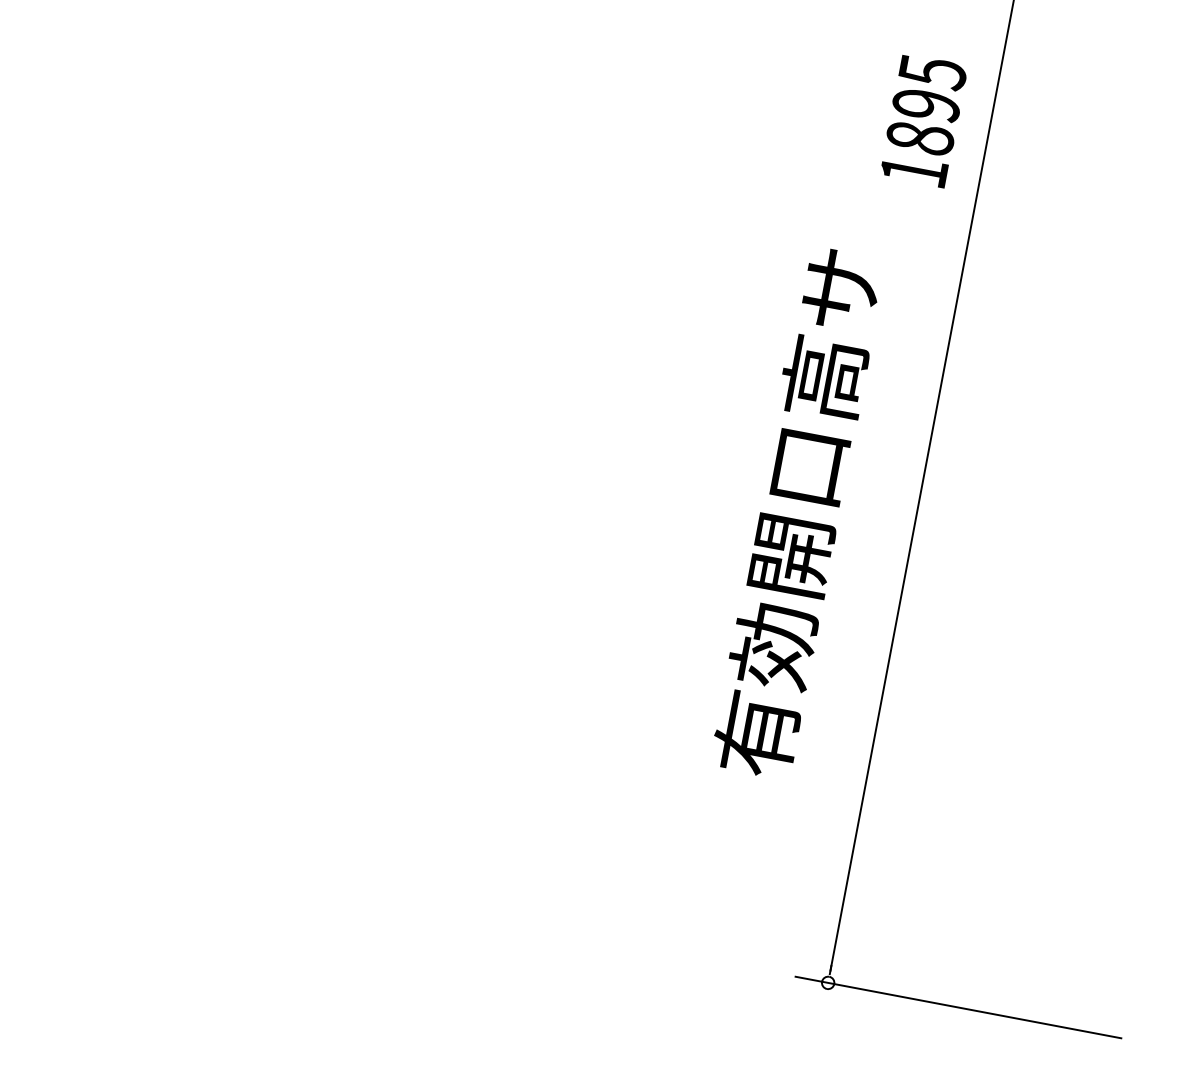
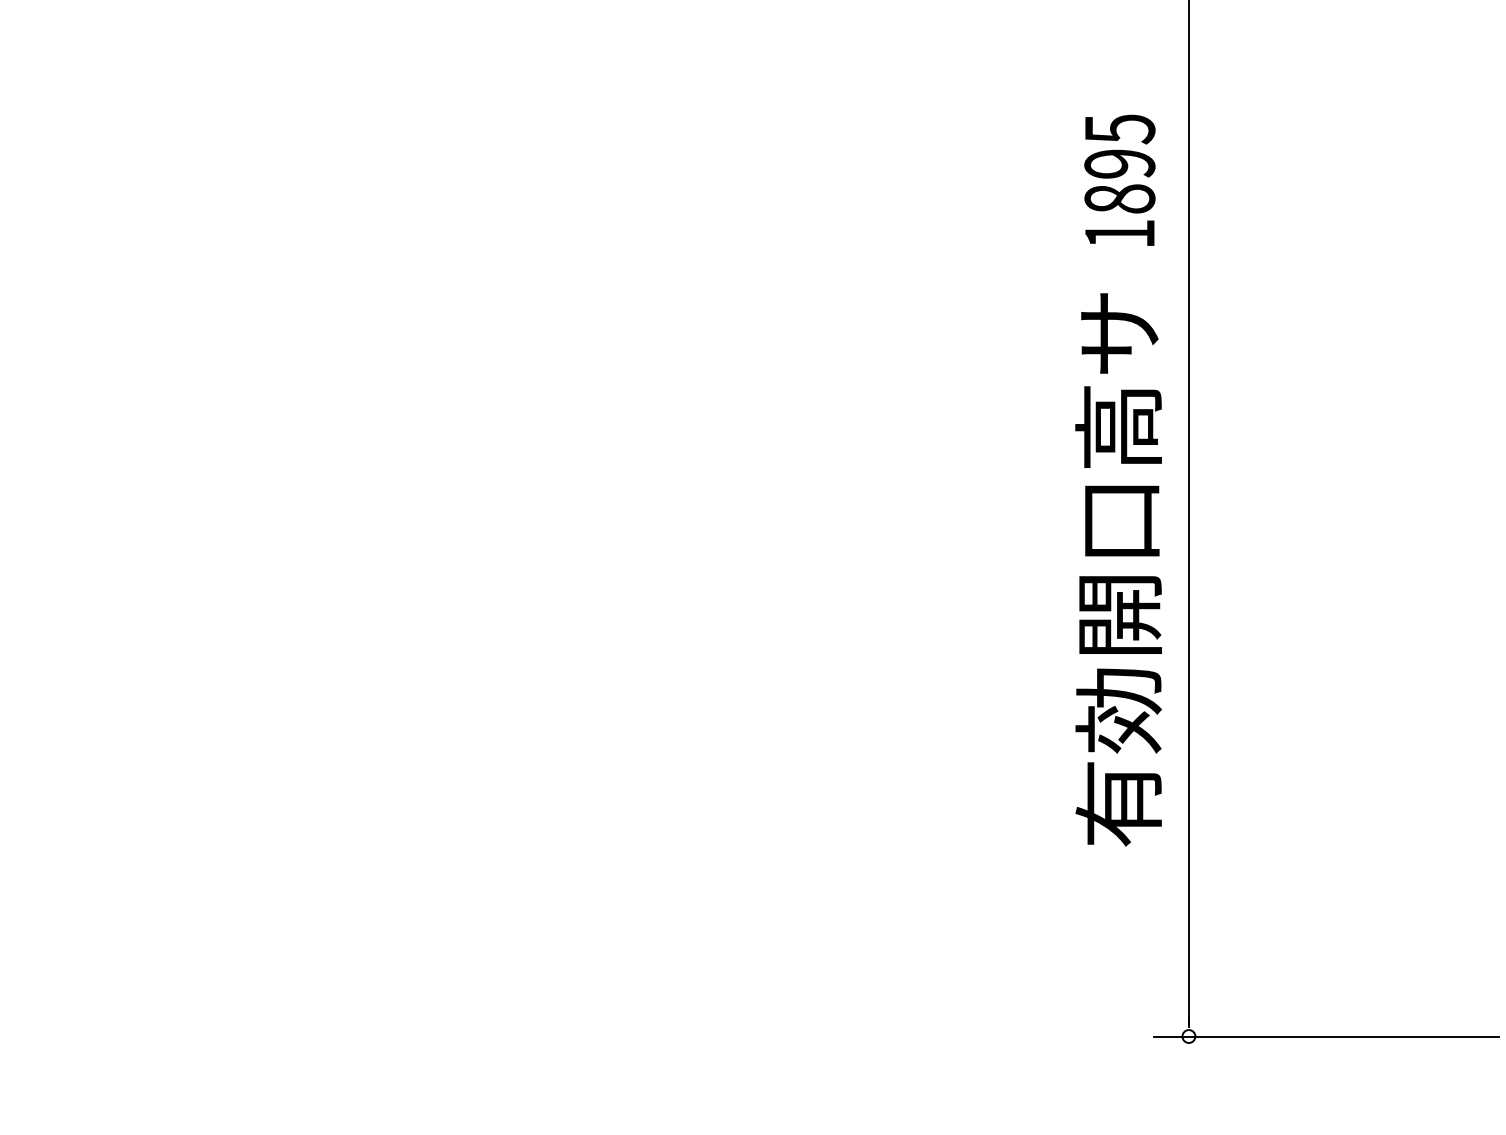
text: (923, 119) -> (1119, 179), moved
text: (798, 512) -> (1118, 569), moved

